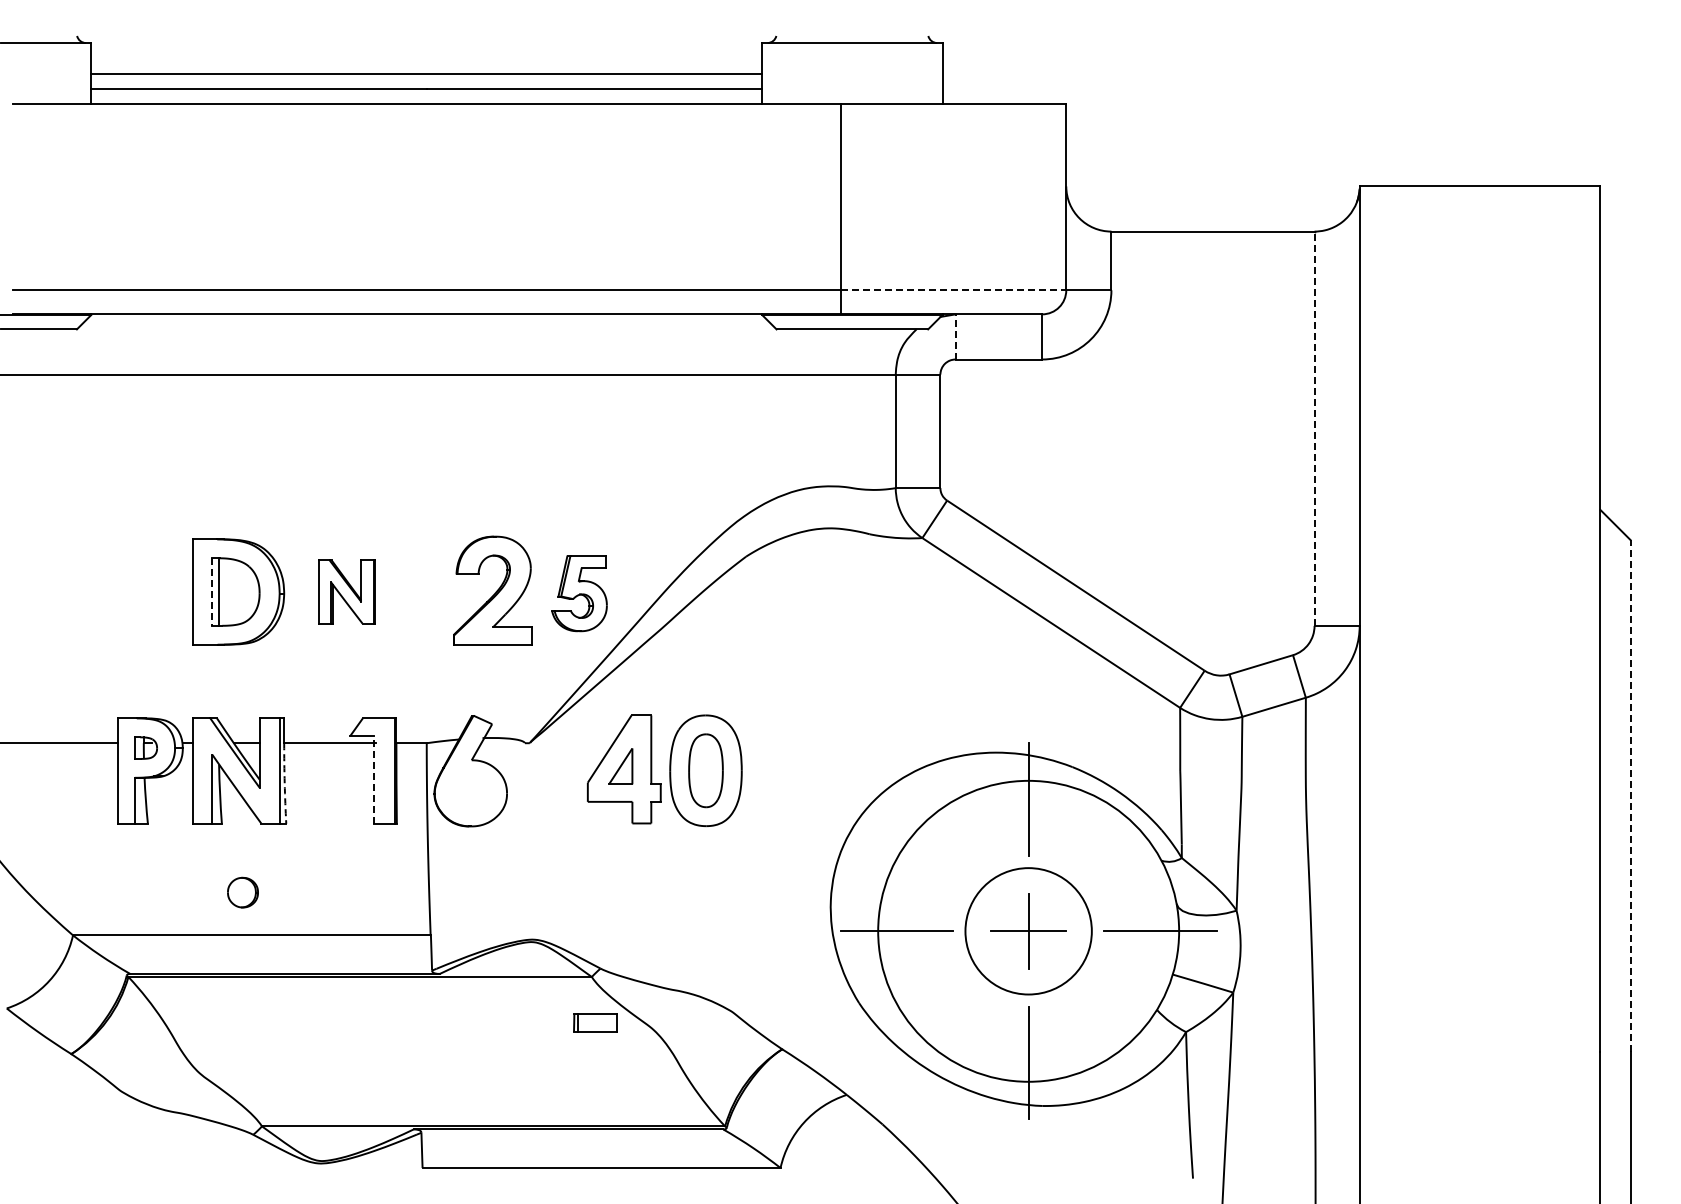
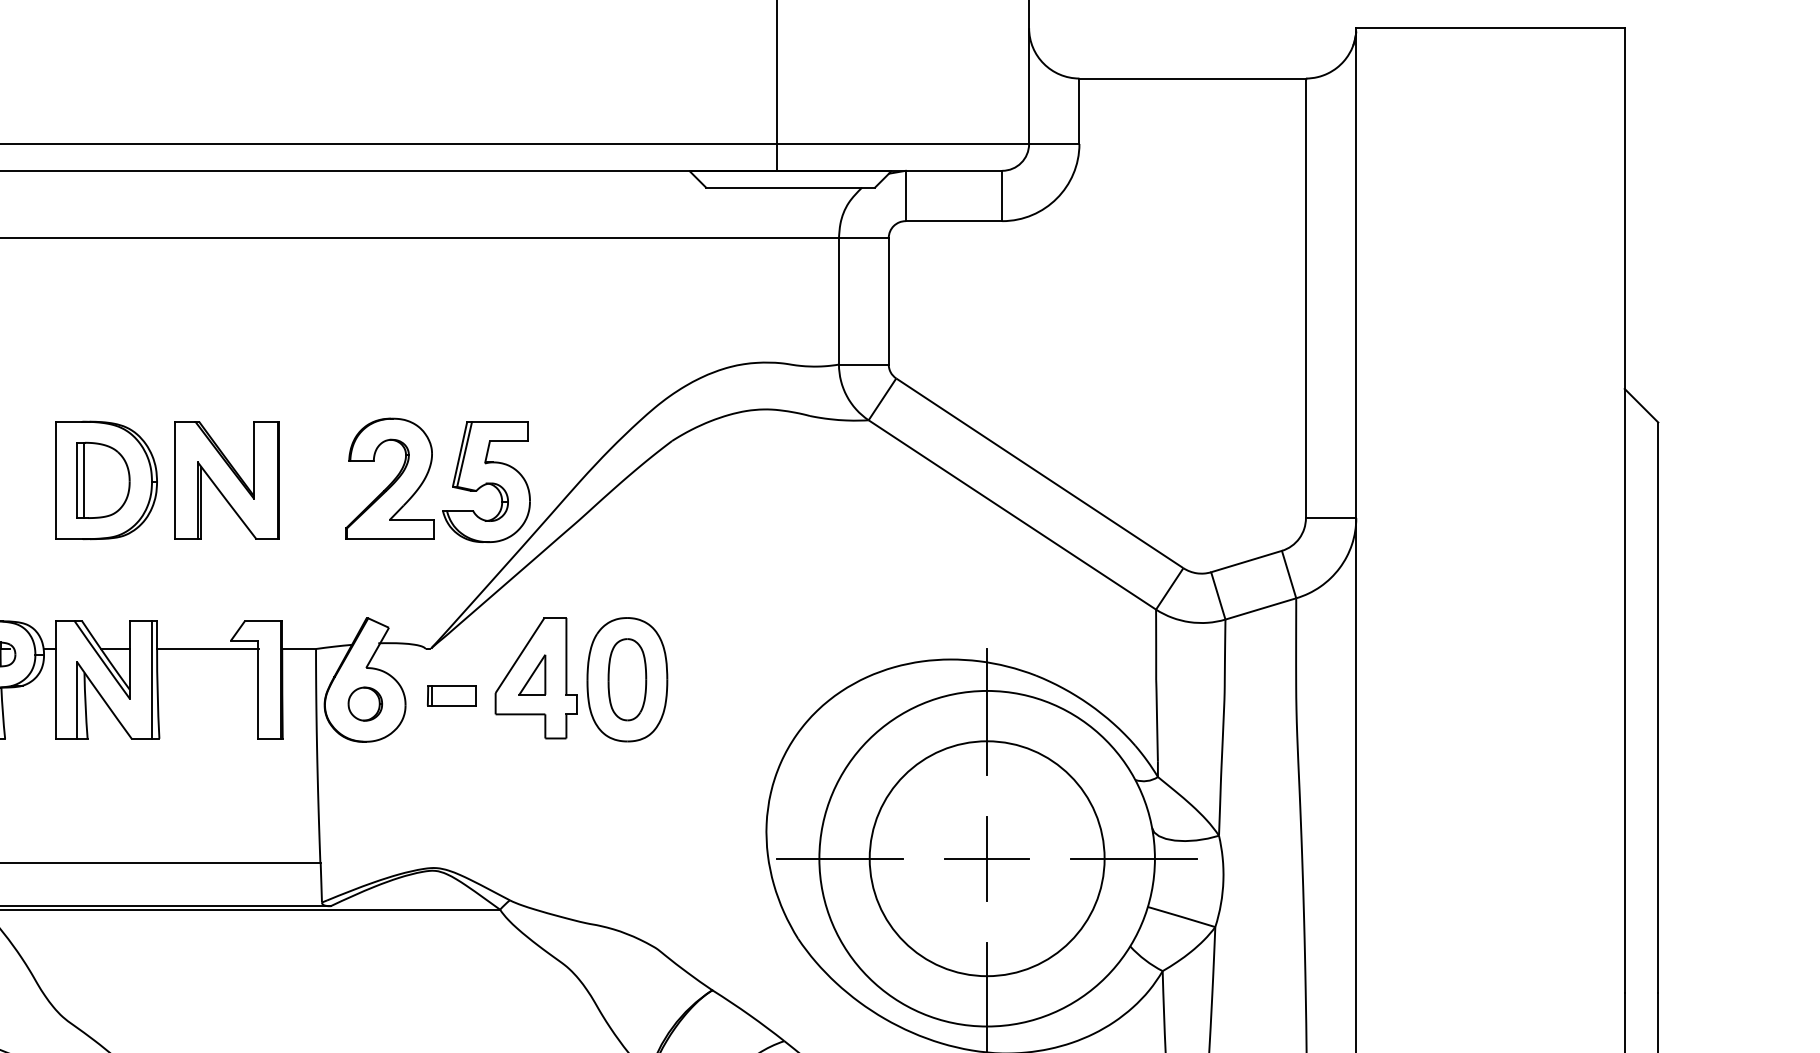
line: (953, 290) -> (903, 144), dashed -> solid
line: (955, 336) -> (905, 195), dashed -> solid
line: (1314, 428) -> (1305, 298), dashed -> solid
part: (346, 591) -> (226, 479), size x1.67
line: (212, 592) -> (77, 480), dashed -> solid
part: (579, 593) -> (486, 482), size x1.43
line: (374, 779) -> (257, 689), dashed -> solid
arc: (284, 783) -> (157, 693), dashed -> solid
line: (1630, 795) -> (1658, 707), dashed -> solid
part: (242, 892) -> (364, 703), moved
circle: (1028, 930) -> (986, 857), size x1.67
part: (595, 1022) -> (451, 695), moved

